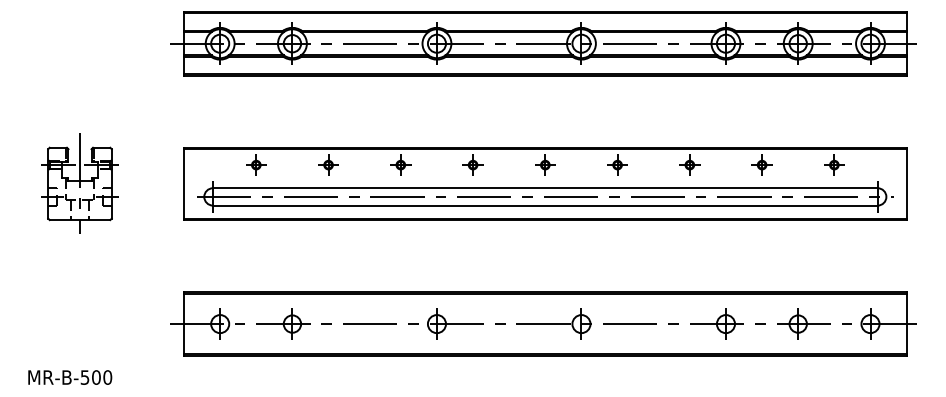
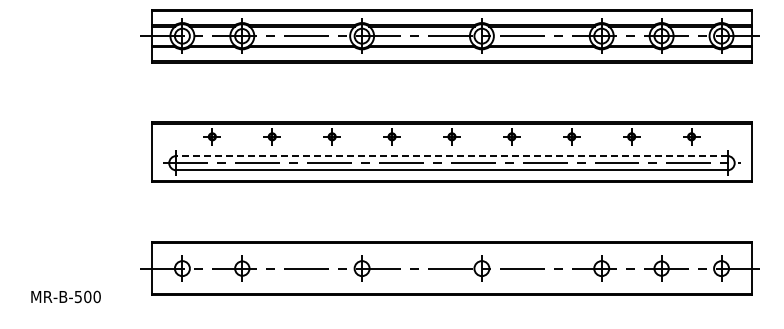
part: (80, 182) -> (66, 151), removed
line: (544, 188) -> (451, 156), solid -> dashed
text: (69, 377) -> (65, 296), moved

